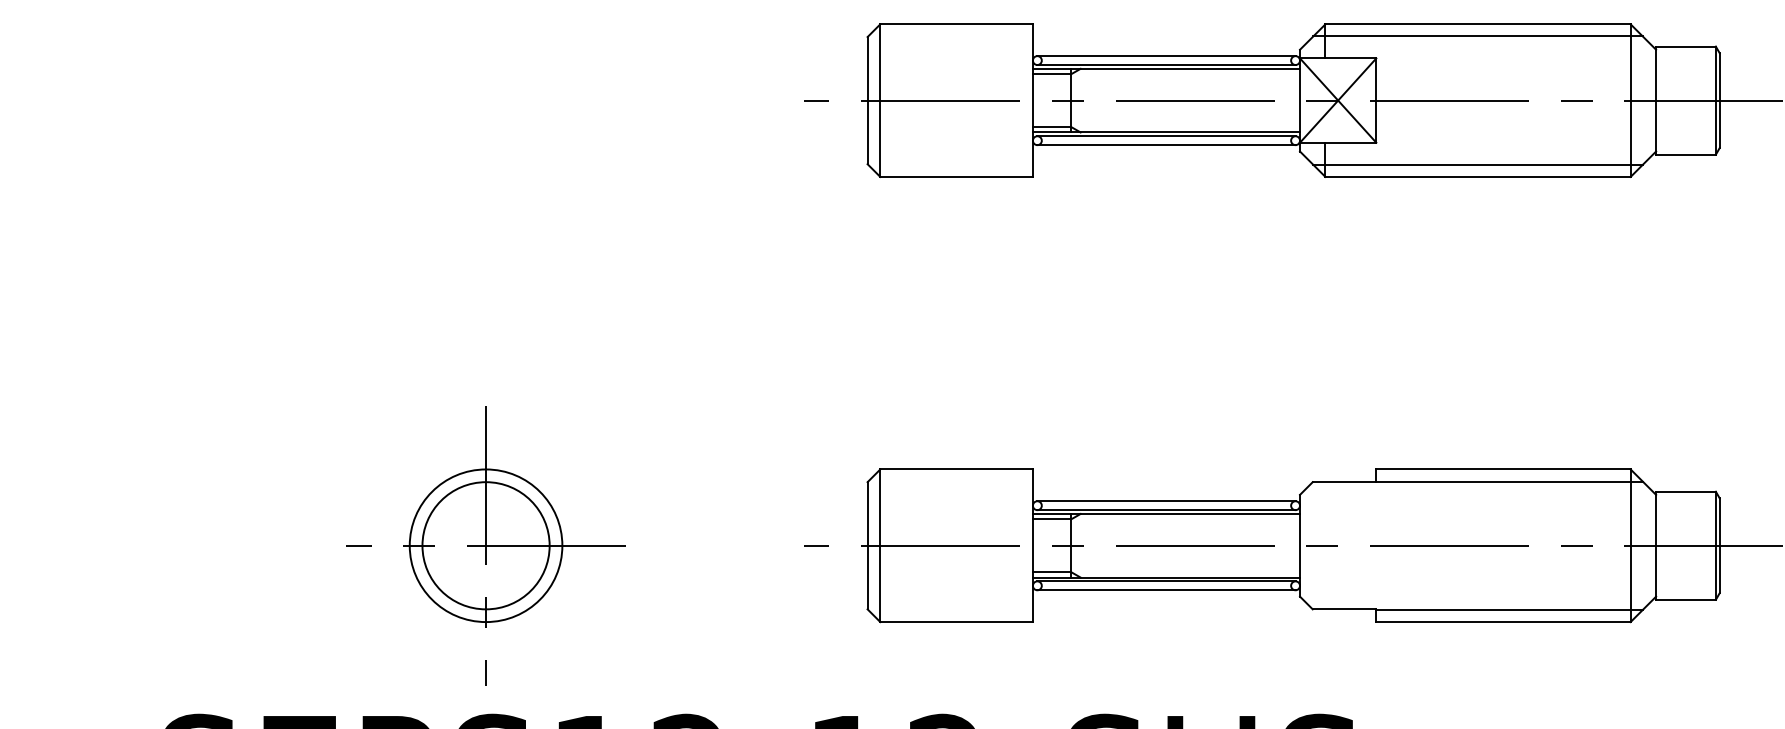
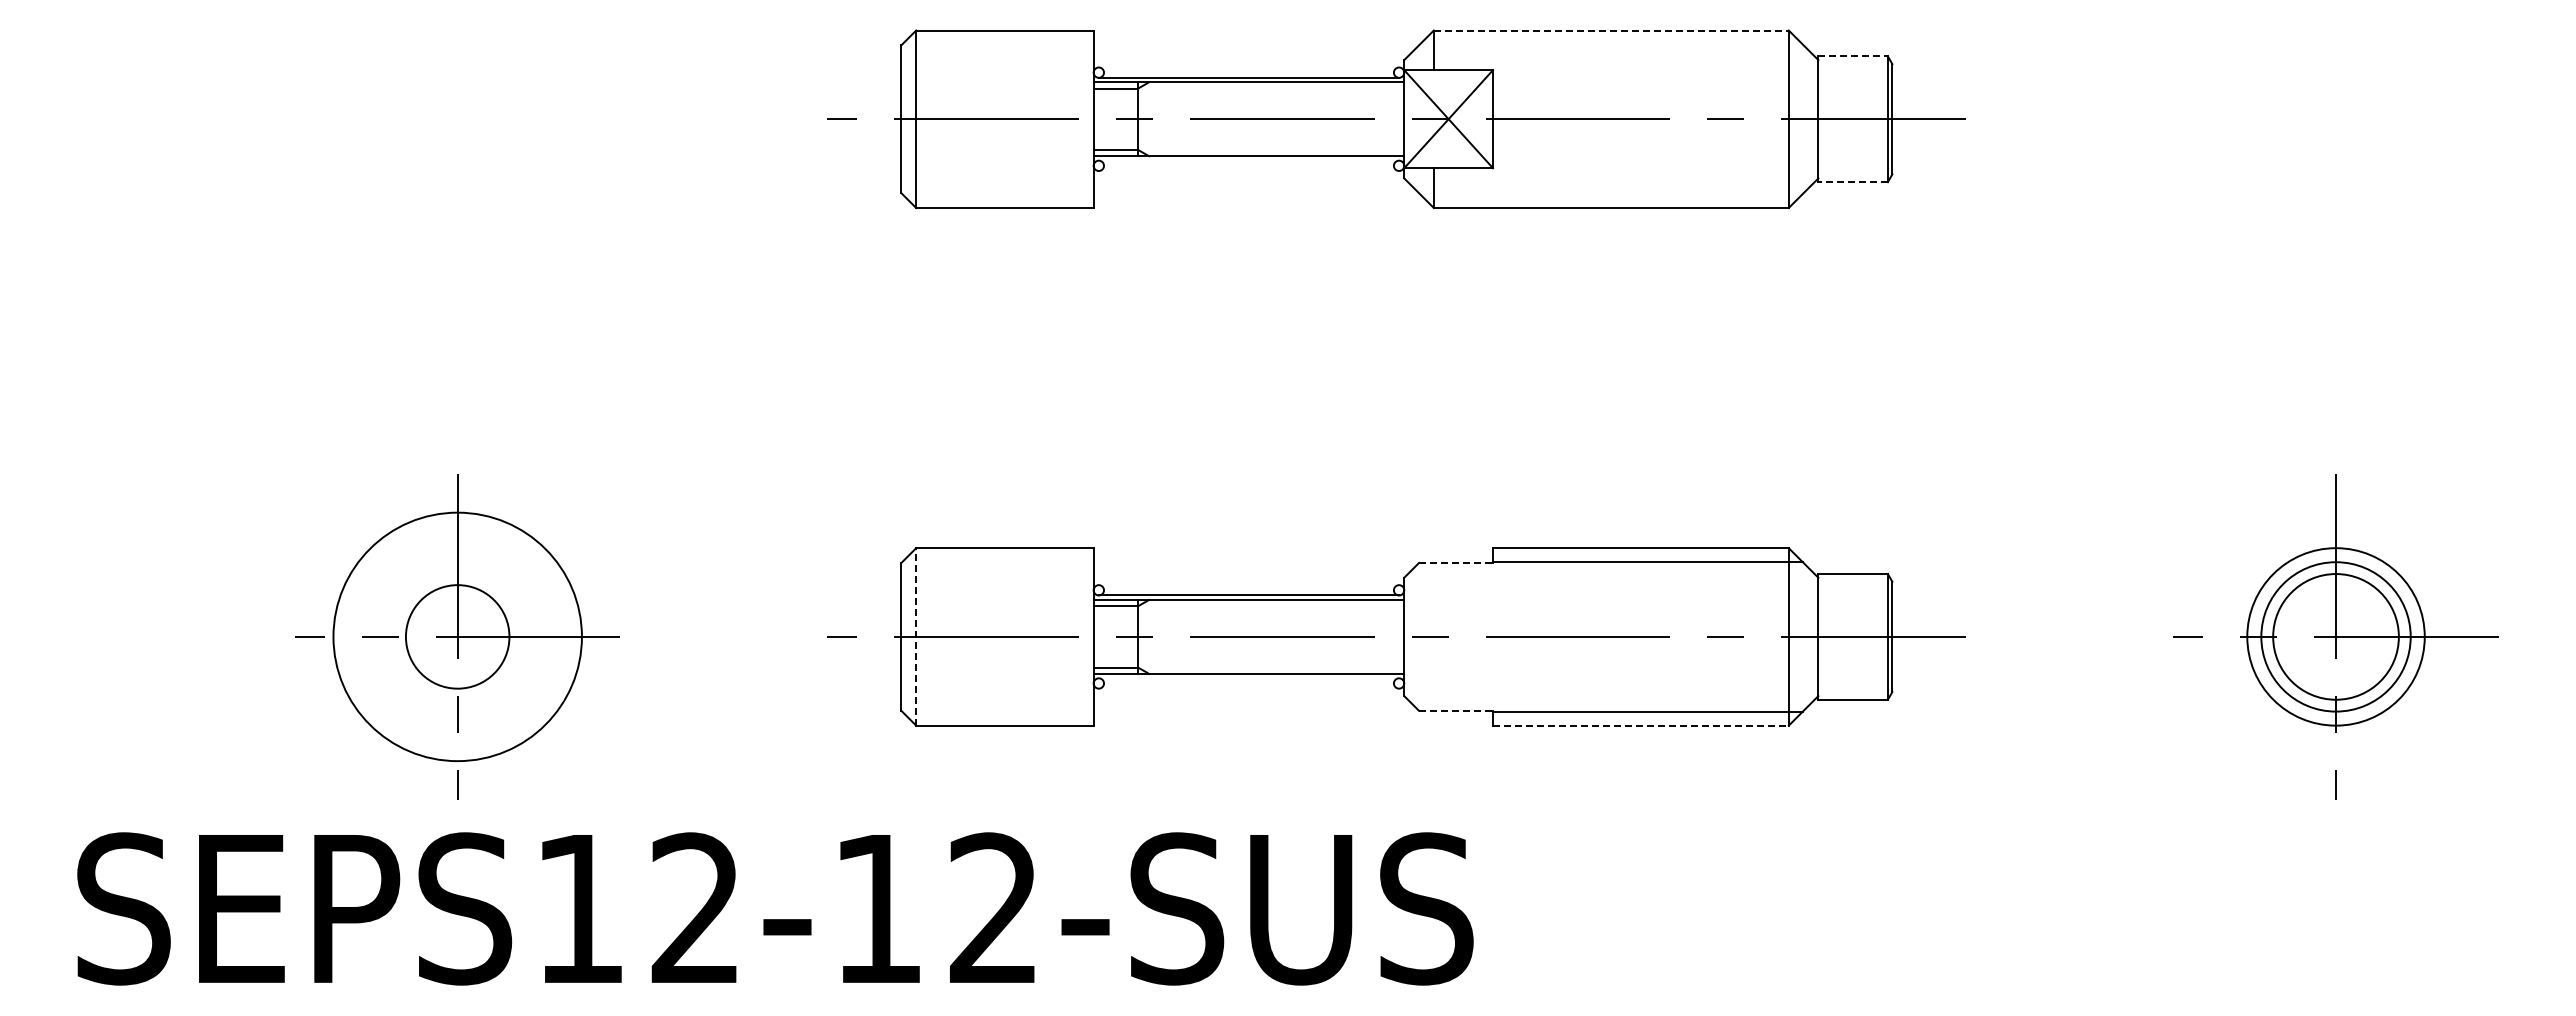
line: (1478, 24) -> (1611, 30), solid -> dashed
line: (1477, 36) -> (1610, 44), removed
line: (1686, 46) -> (1853, 56), solid -> dashed
line: (1166, 56) -> (1248, 67), removed
line: (1166, 136) -> (1248, 160), removed
line: (1166, 145) -> (1248, 171), removed
line: (1686, 155) -> (1853, 182), solid -> dashed
line: (1477, 164) -> (1610, 193), removed
line: (1344, 481) -> (1456, 562), solid -> dashed
line: (1166, 501) -> (1248, 585), removed
circle: (485, 545) -> (457, 636), size x0.7
circle: (485, 545) -> (457, 636), size x1.4
line: (880, 545) -> (916, 636), solid -> dashed
line: (1166, 581) -> (1248, 678), removed
line: (1166, 590) -> (1248, 688), removed
line: (1344, 609) -> (1456, 710), solid -> dashed
line: (1503, 621) -> (1640, 725), solid -> dashed

